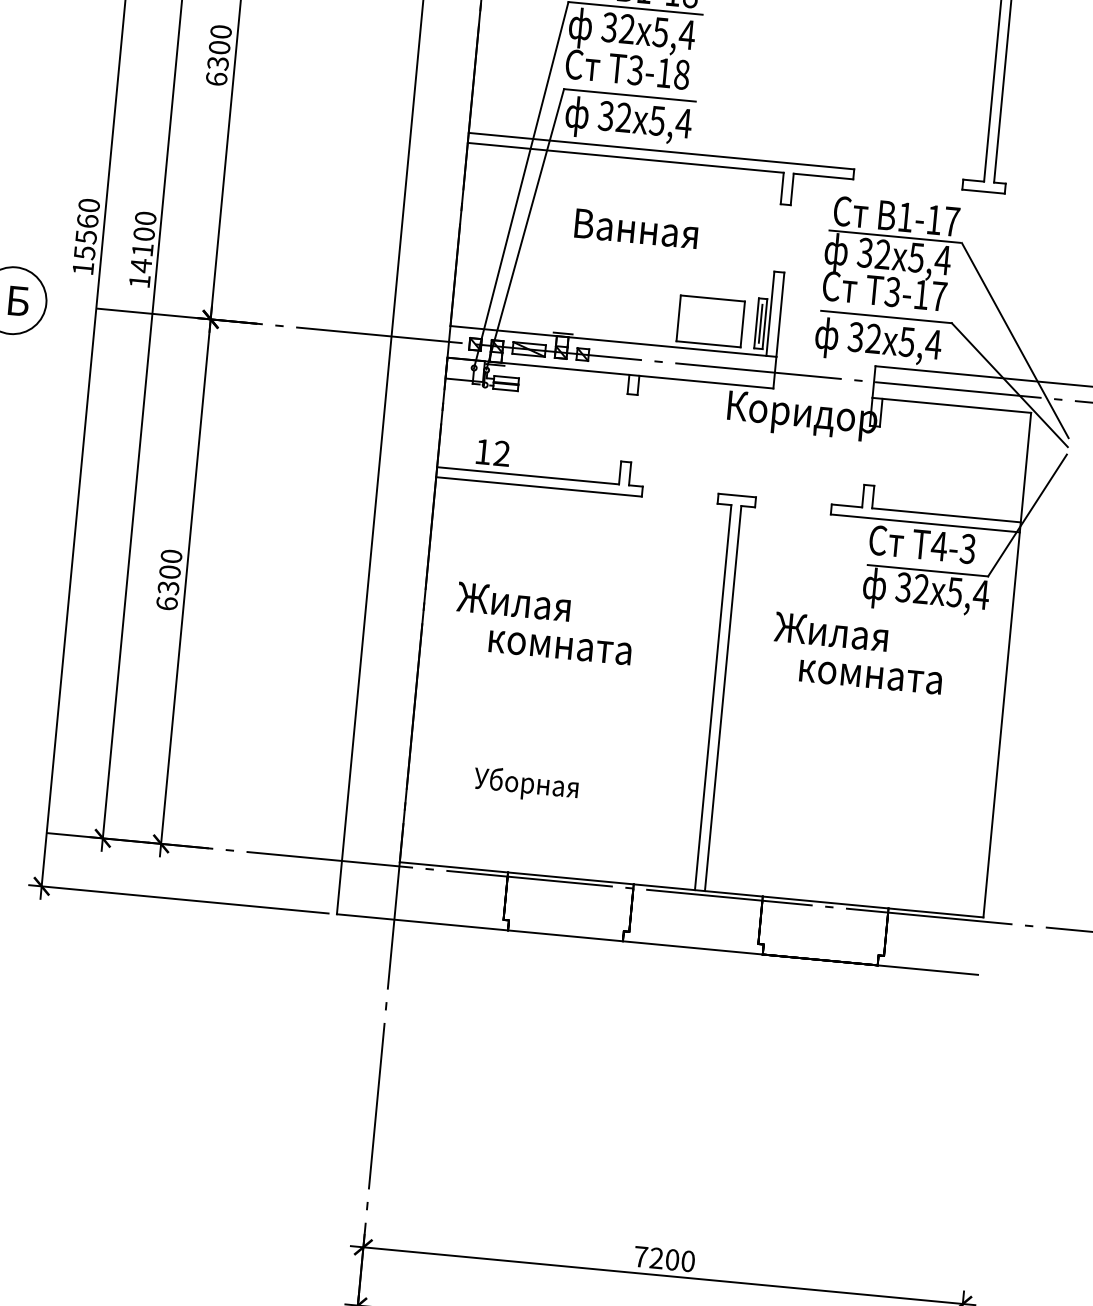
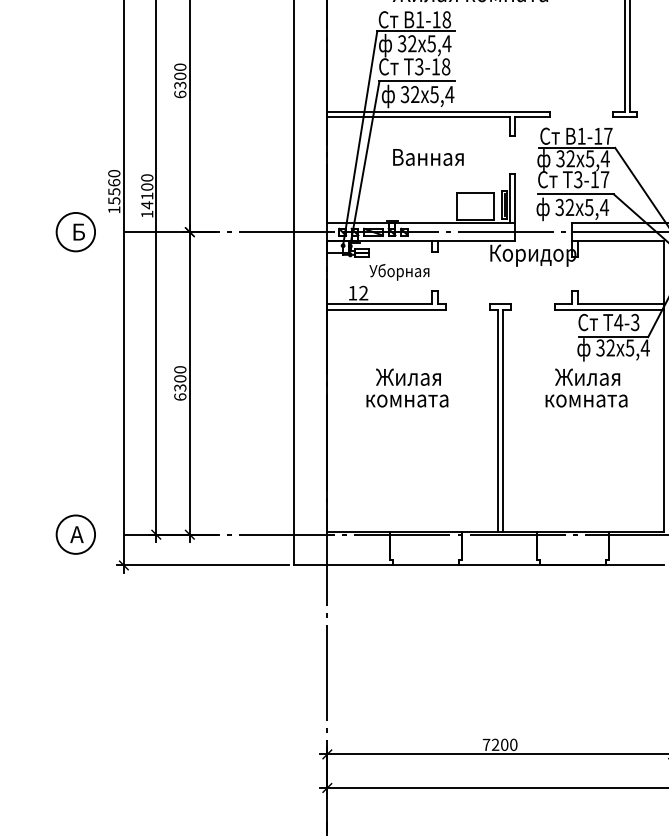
text: (514, 600) -> (408, 376), moved
text: (831, 630) -> (587, 376), moved
text: (526, 785) -> (399, 272), moved

